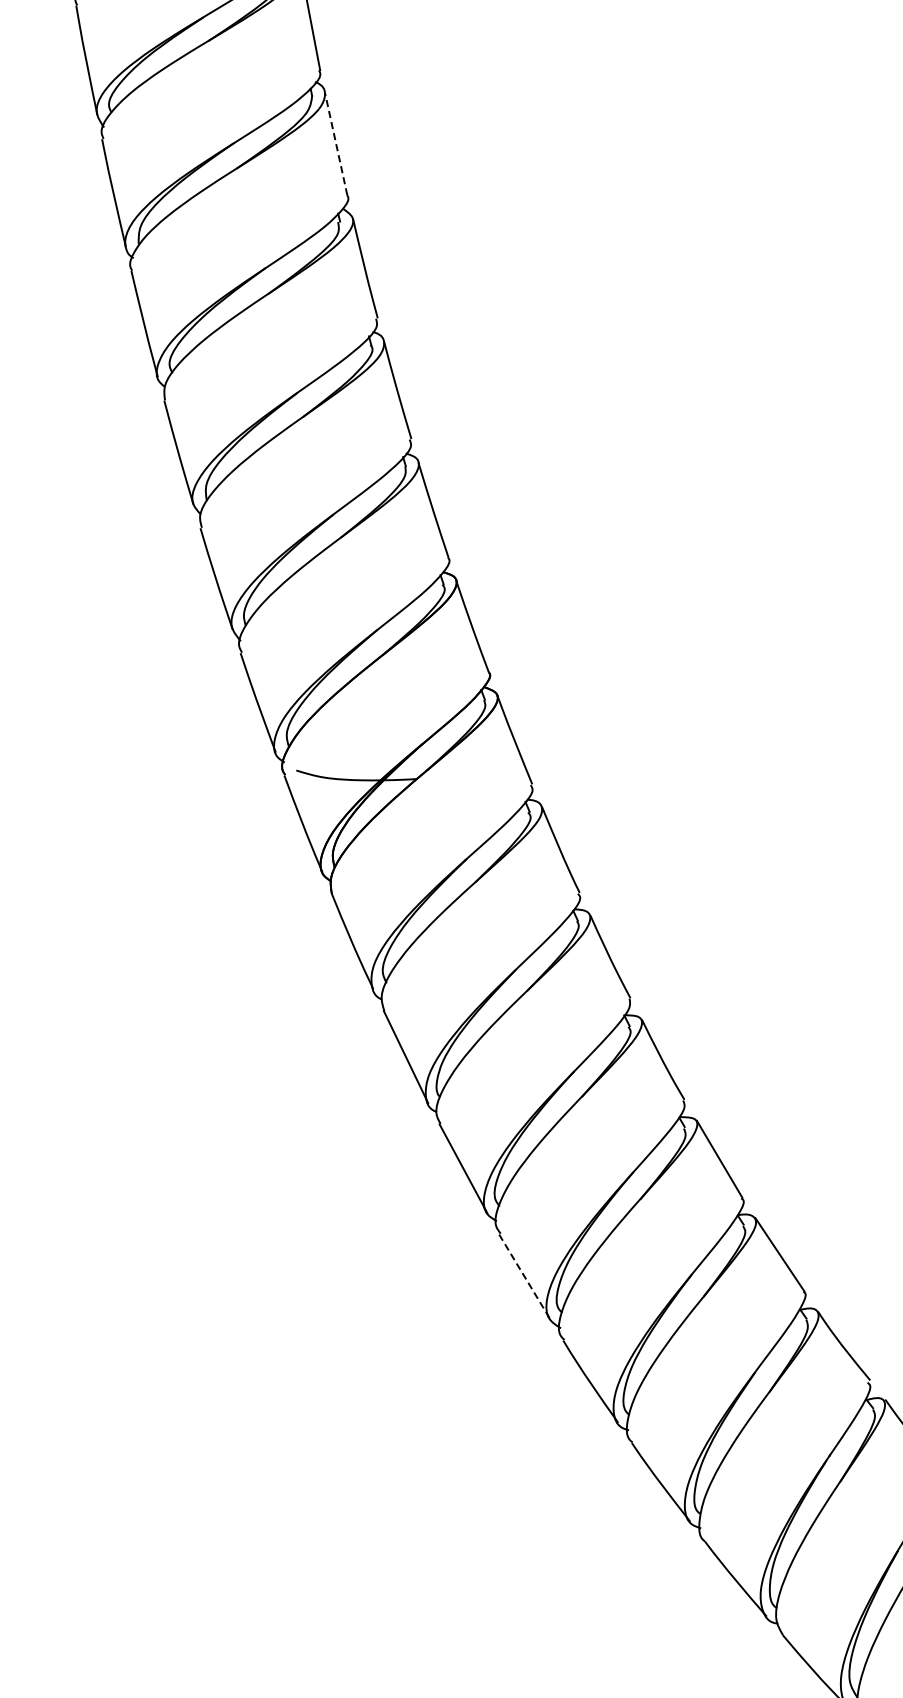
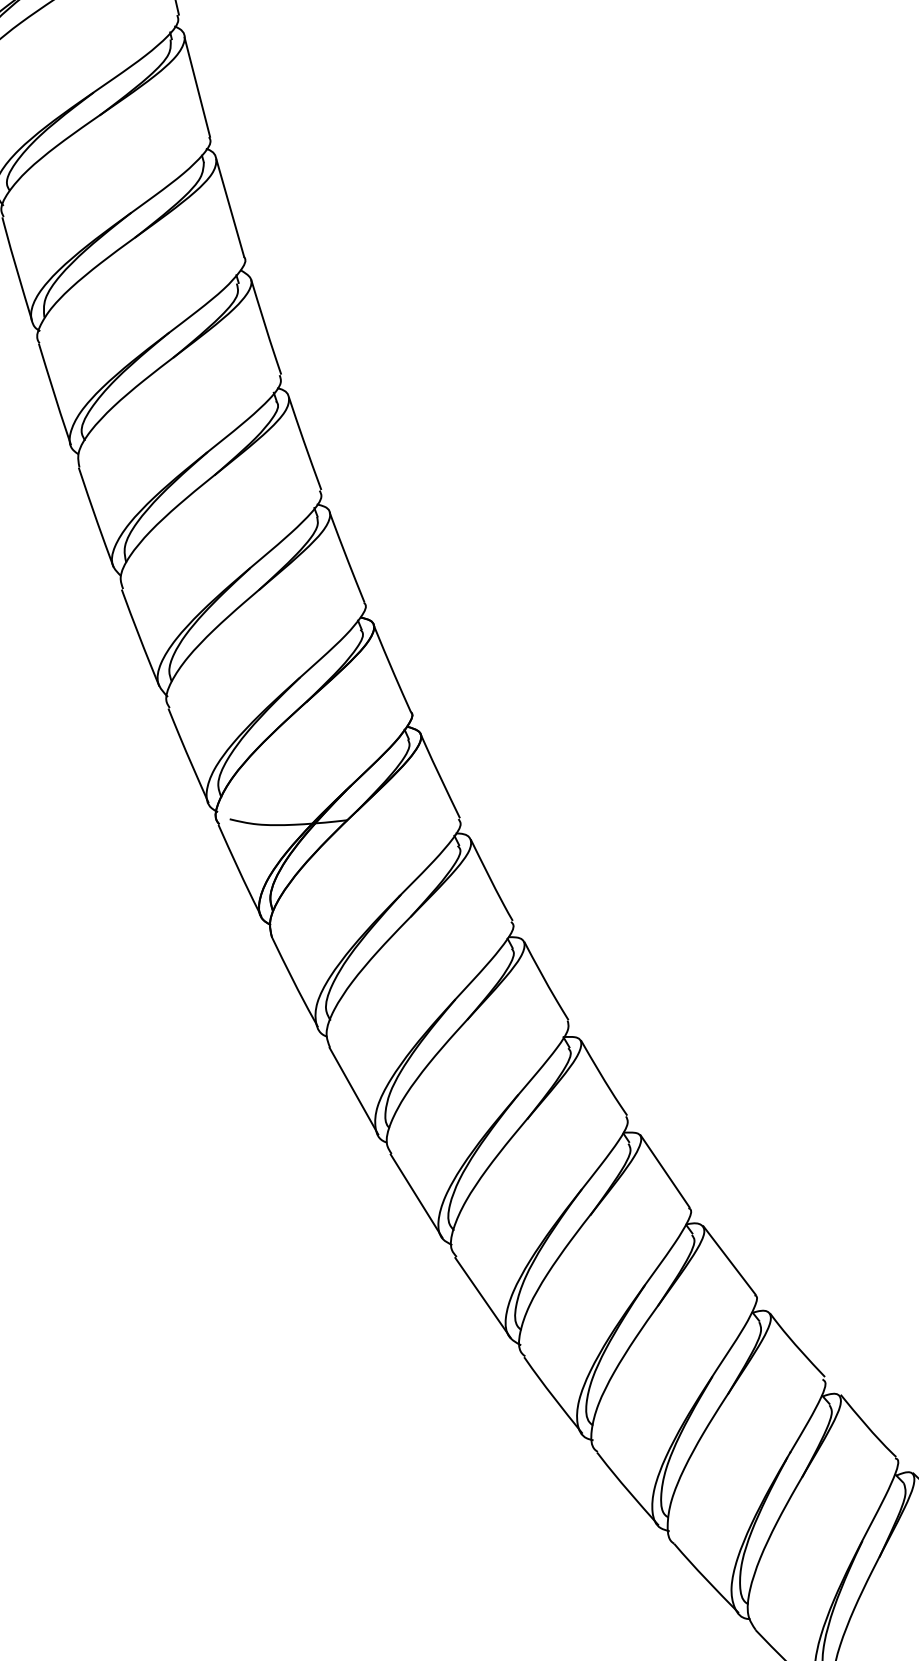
line: (336, 144) -> (230, 208), dashed -> solid
line: (524, 1276) -> (482, 1297), dashed -> solid

